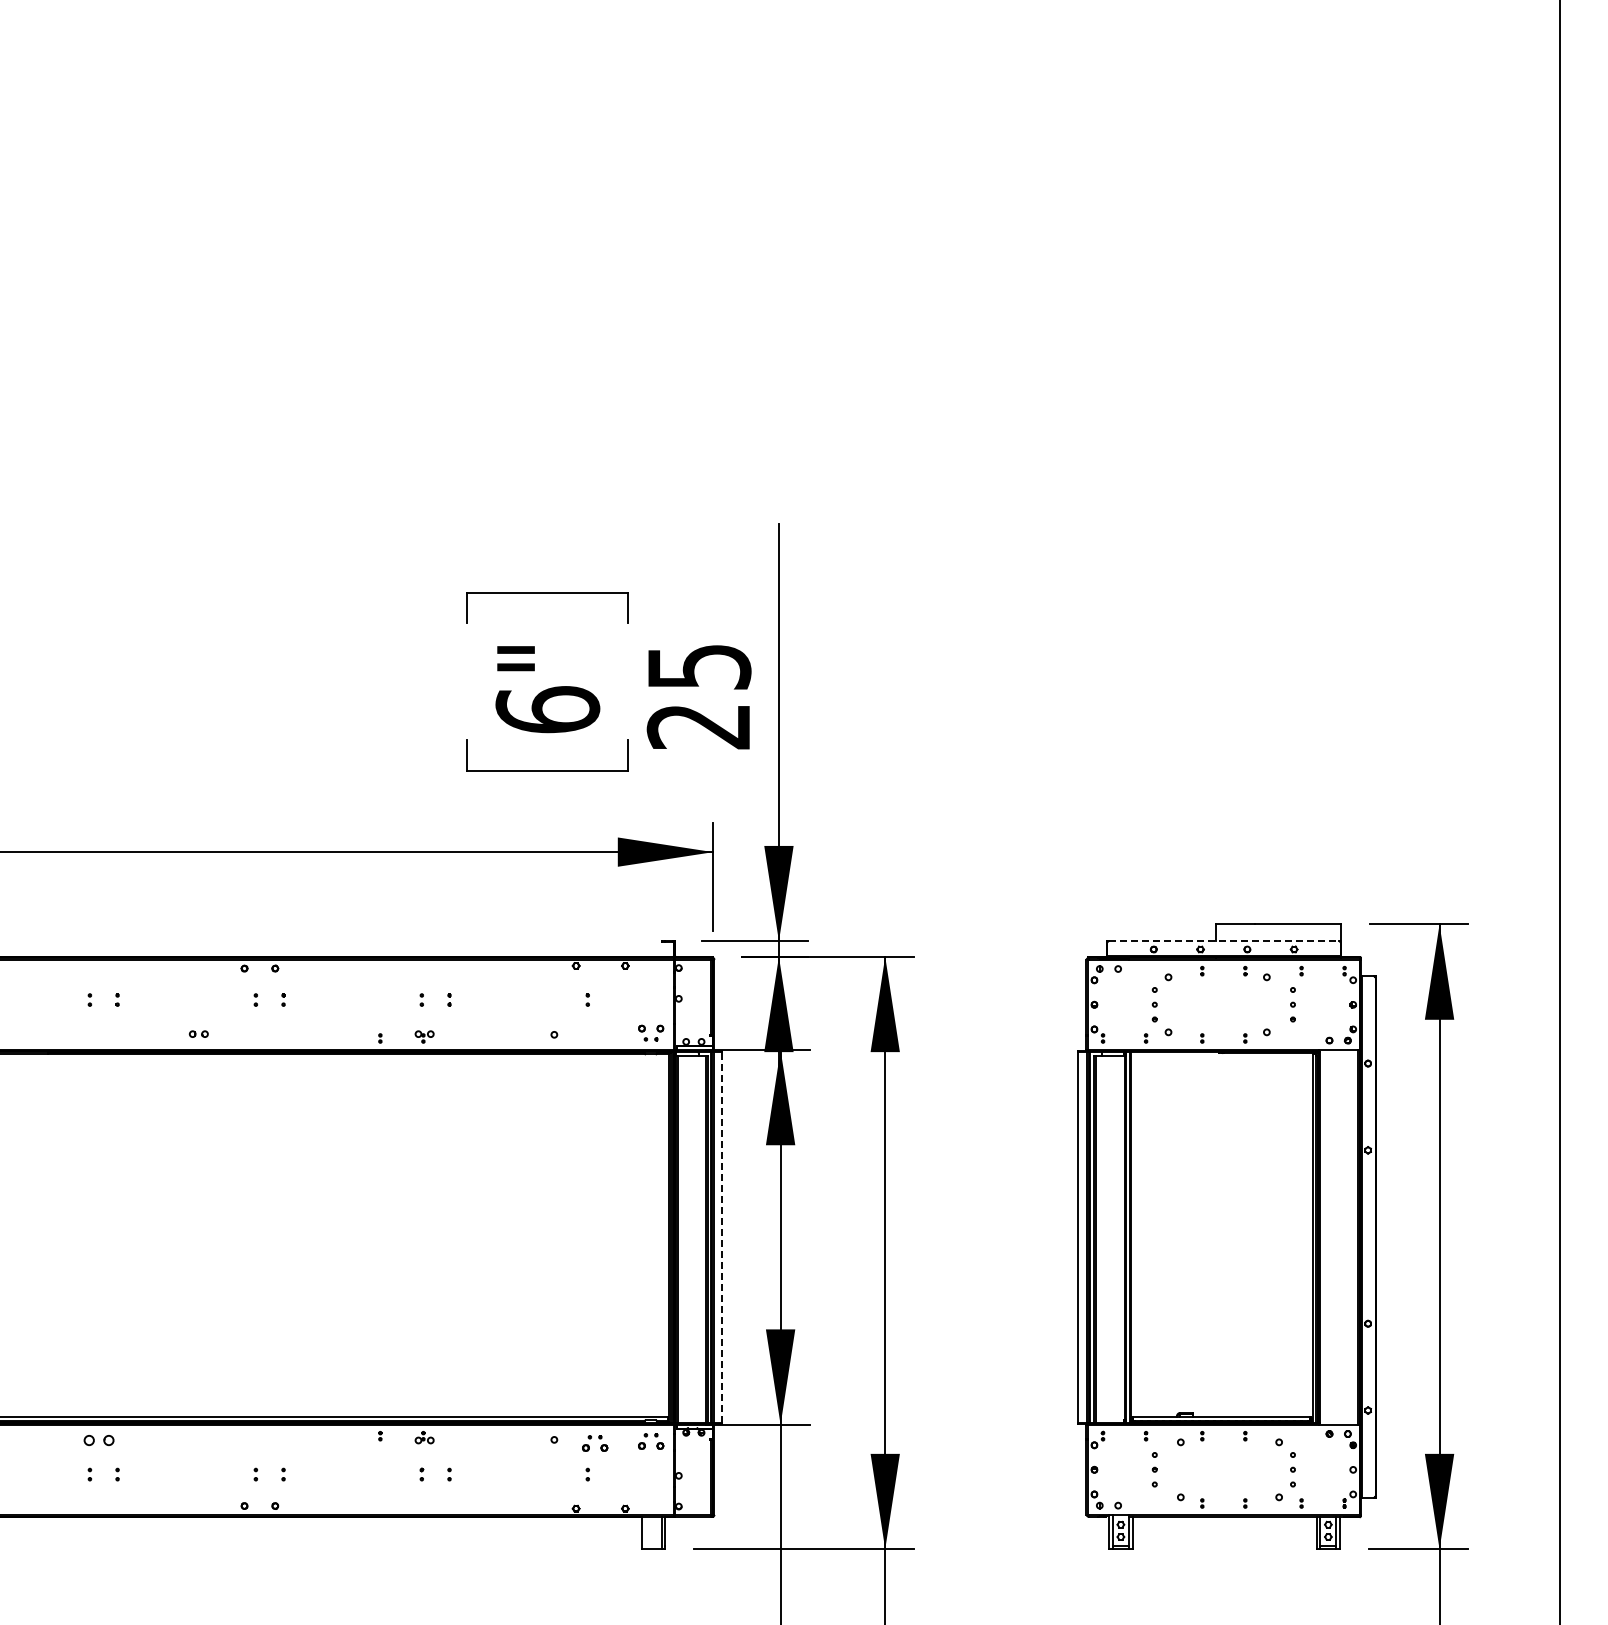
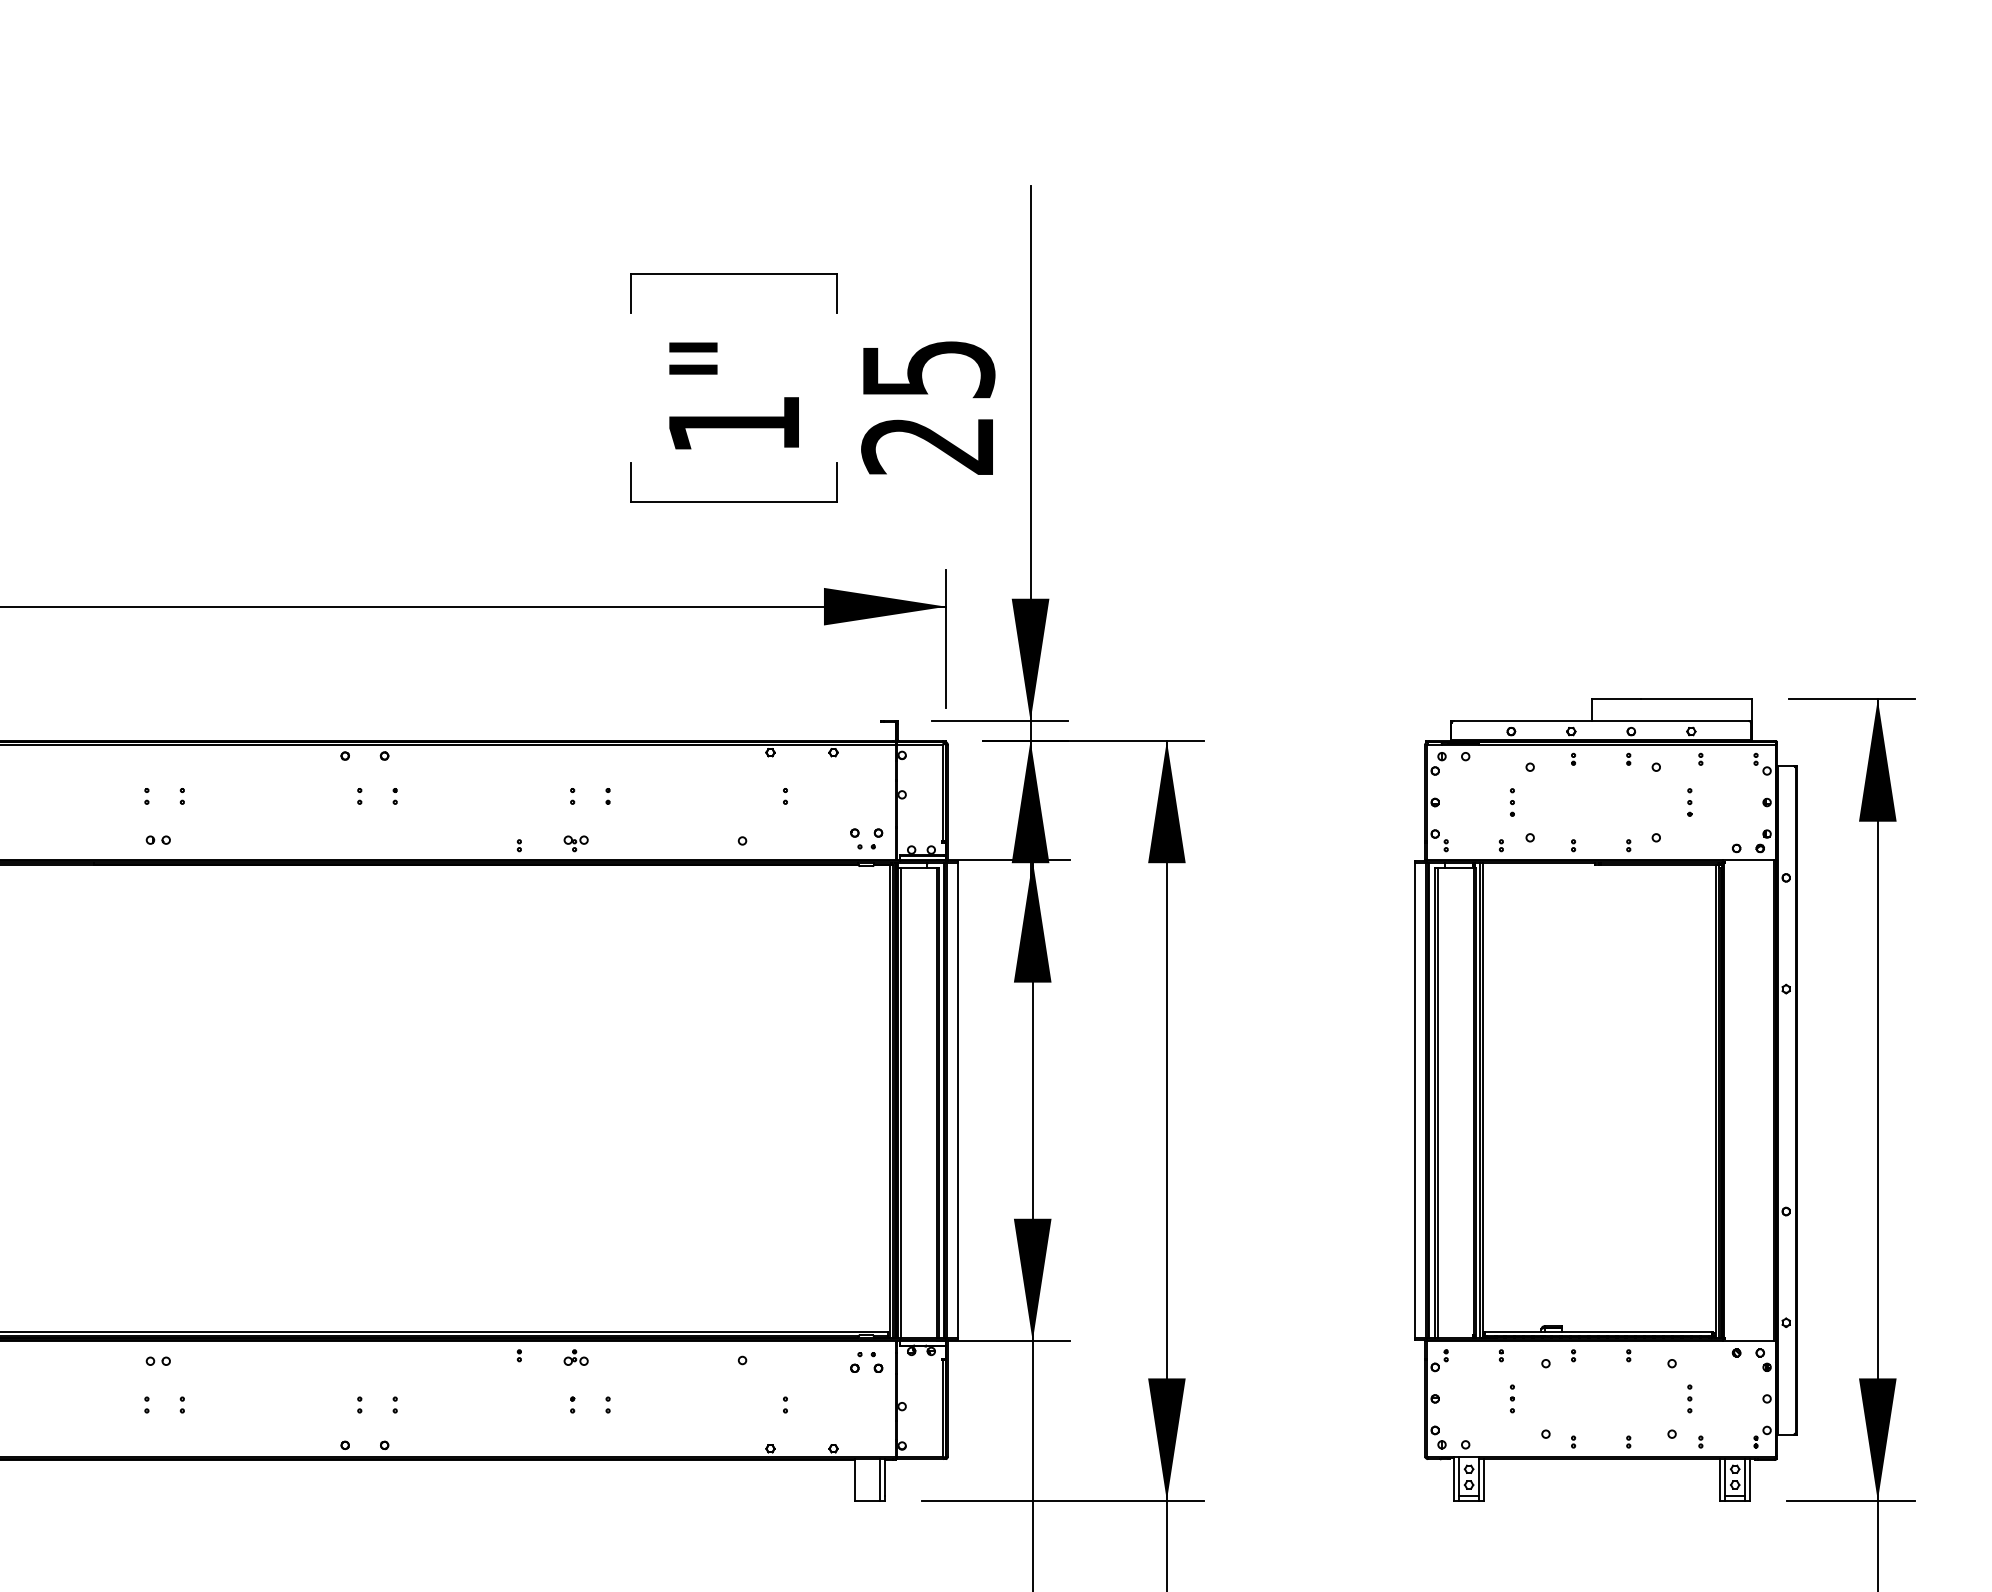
text: (547, 709) -> (733, 423), 6" -> 1"
line: (1224, 941) -> (1601, 721), dashed -> solid
part: (1154, 1004) -> (1512, 802), size x0.62
part: (1292, 1004) -> (1689, 802), size x0.62
part: (198, 1033) -> (157, 839), moved
line: (722, 1236) -> (958, 1099), dashed -> solid
part: (98, 1440) -> (157, 1361), size x0.62
part: (595, 1443) -> (795, 1365), removed
part: (1154, 1469) -> (1512, 1398), size x0.62
part: (1292, 1469) -> (1689, 1398), size x0.62

